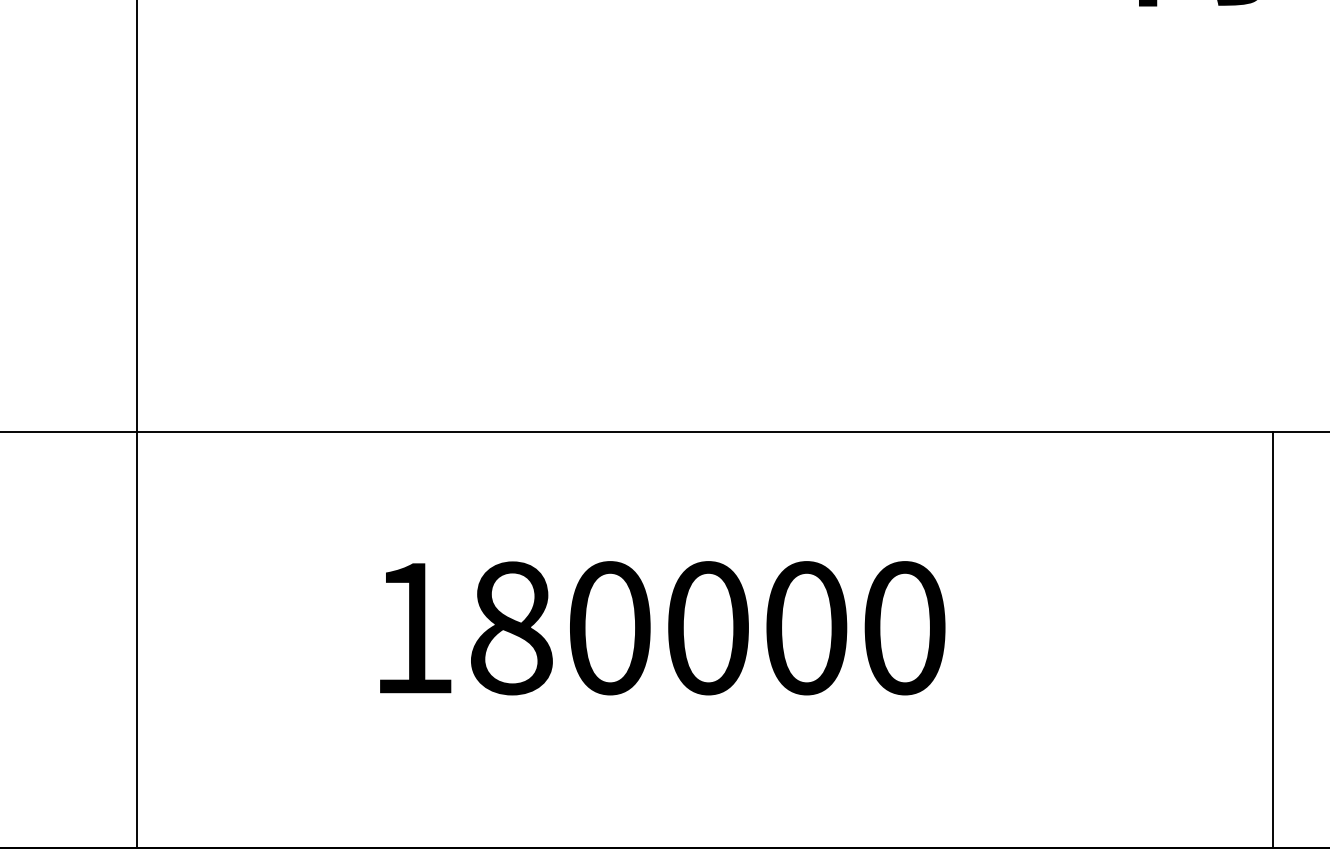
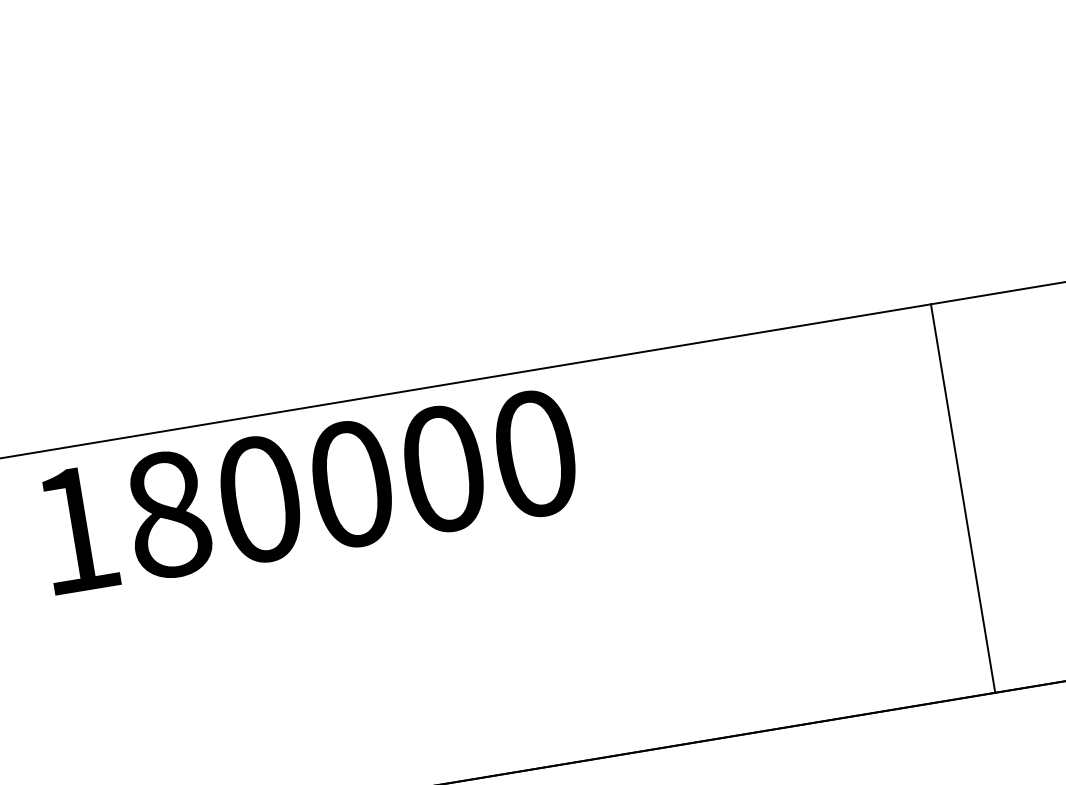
text: (662, 628) -> (309, 491), moved
line: (1272, 639) -> (962, 498), moved

